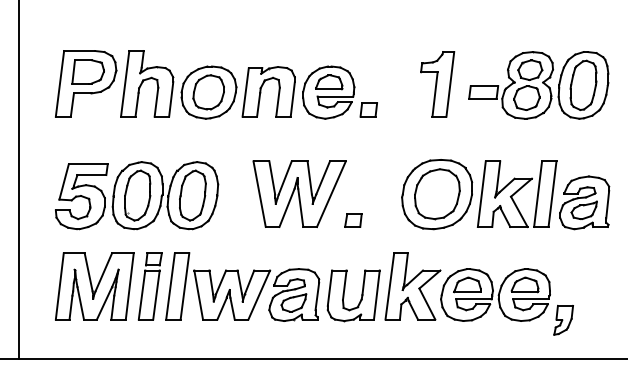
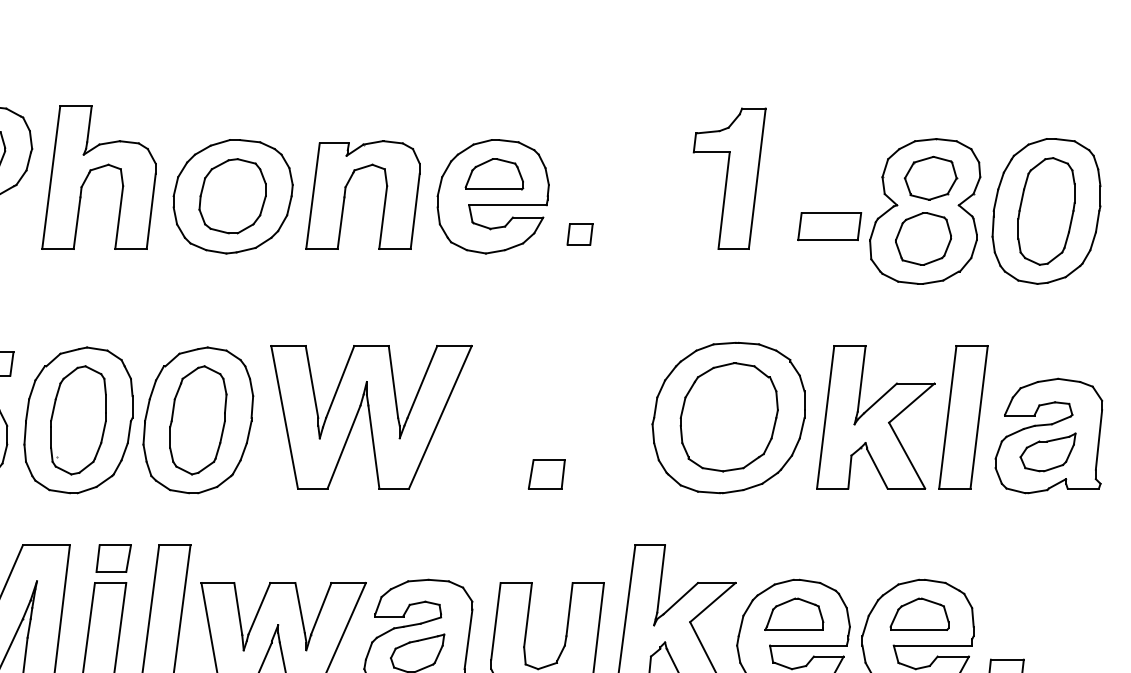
part: (538, 85) -> (948, 211), moved
part: (368, 109) -> (579, 233), size x0.7
part: (299, 193) -> (371, 415), moved

